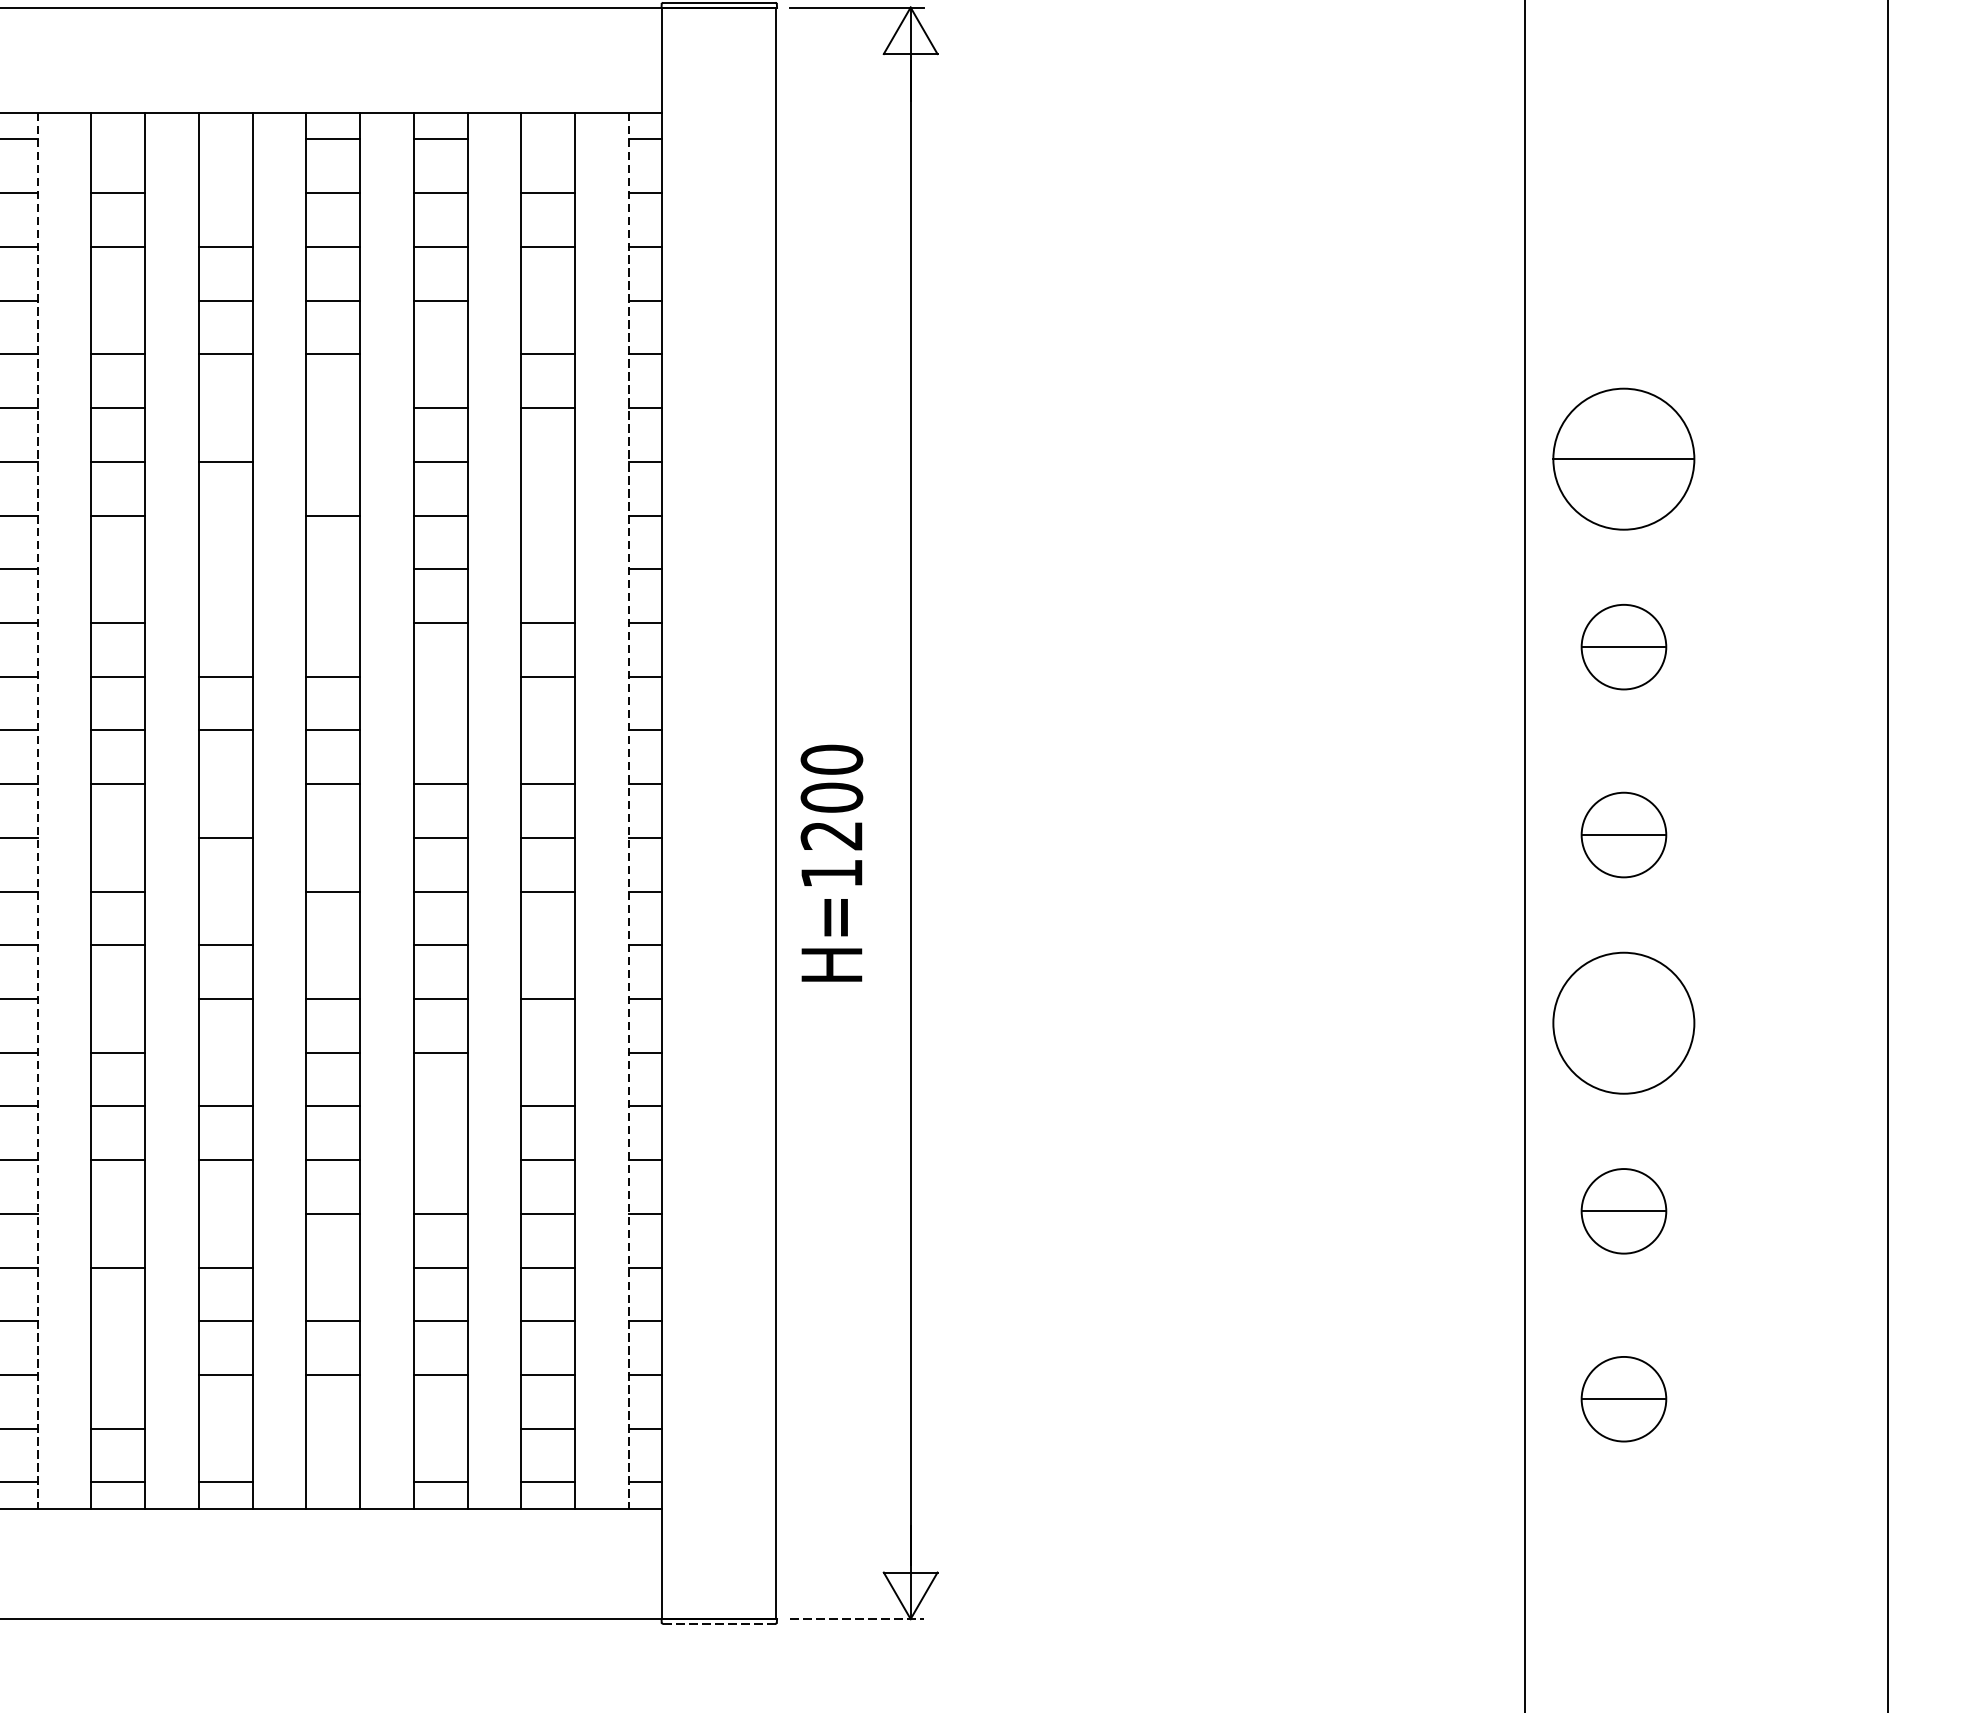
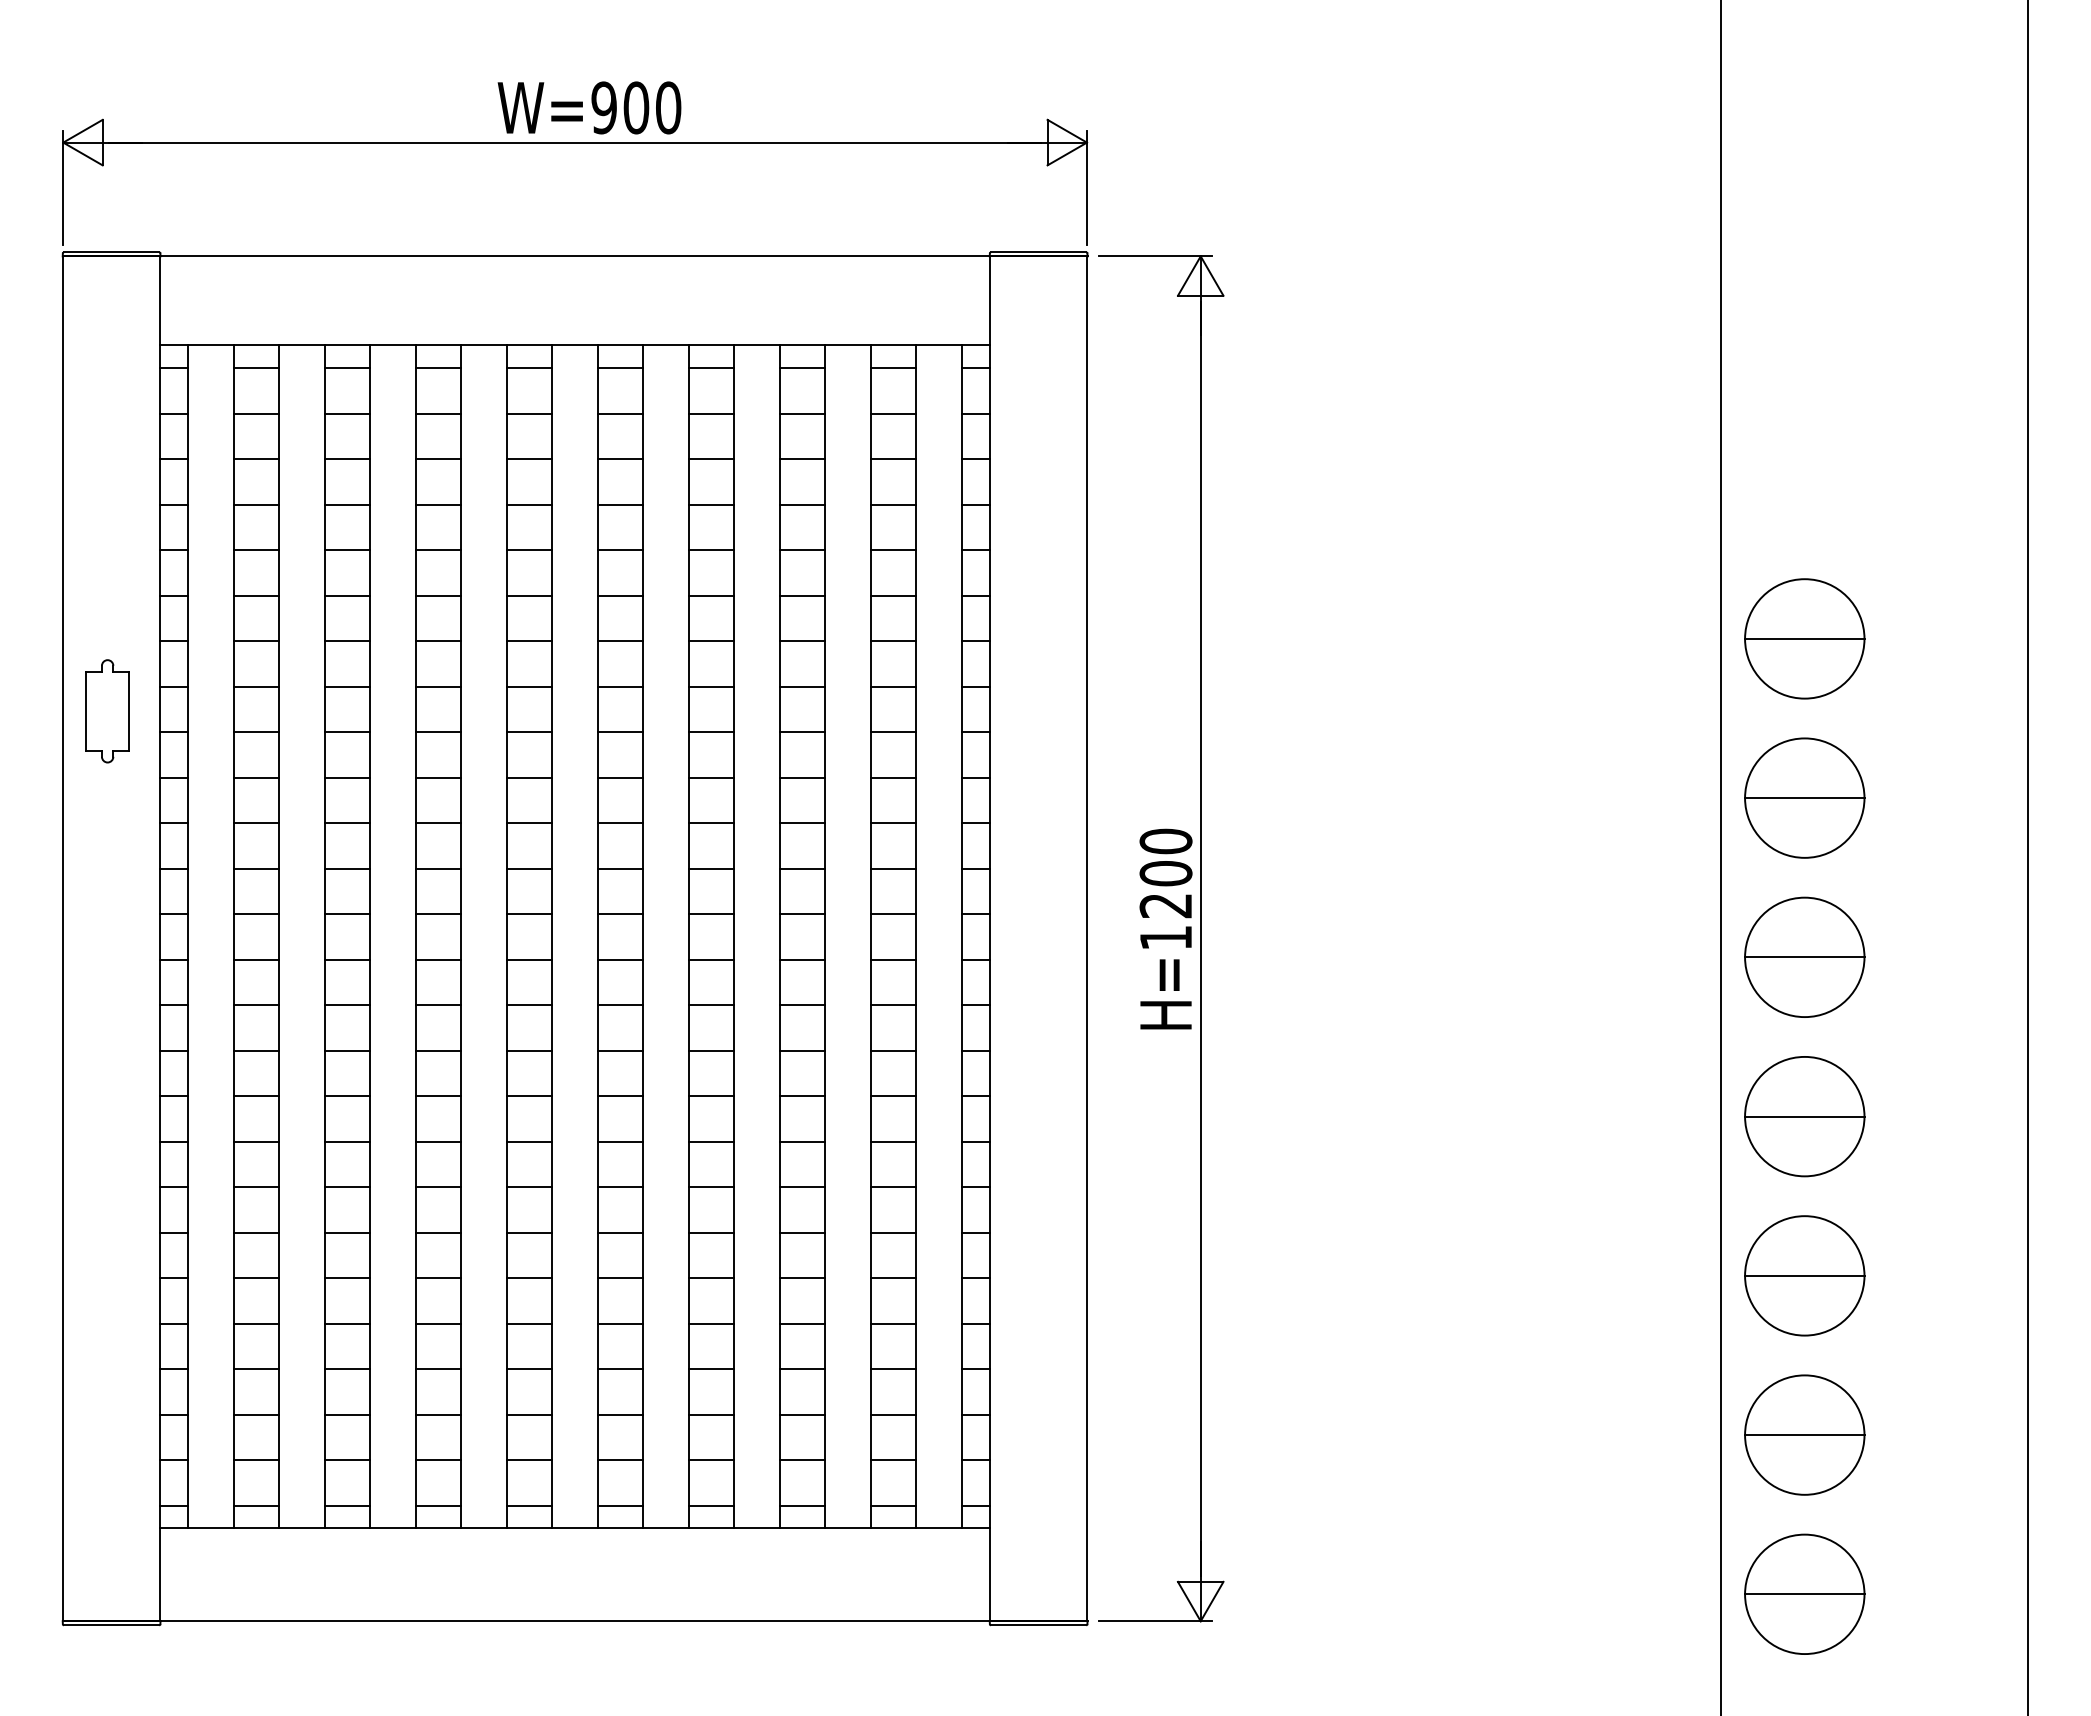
line: (118, 139) -> (529, 368), added
line: (225, 139) -> (620, 368), added
line: (547, 139) -> (893, 368), added
line: (225, 193) -> (620, 413), added
line: (118, 300) -> (529, 504), added
line: (547, 300) -> (893, 504), added
line: (440, 354) -> (802, 550), added
line: (225, 407) -> (620, 595), added
line: (333, 407) -> (711, 595), added
line: (333, 462) -> (711, 641), added
line: (547, 462) -> (893, 641), added
line: (225, 515) -> (620, 686), added
line: (547, 515) -> (893, 686), added
line: (118, 569) -> (529, 732), added
line: (225, 569) -> (620, 732), added
line: (333, 569) -> (711, 732), added
line: (547, 569) -> (893, 732), added
line: (225, 622) -> (620, 777), added
line: (333, 622) -> (711, 777), added
part: (1623, 646) -> (1804, 797), size x1.67
line: (440, 677) -> (802, 823), added
line: (440, 730) -> (802, 868), added
line: (547, 730) -> (893, 868), added
line: (225, 784) -> (620, 914), added
line: (37, 811) -> (461, 937), dashed -> solid
line: (628, 811) -> (961, 937), dashed -> solid
part: (1623, 834) -> (1804, 956), size x1.67
line: (118, 837) -> (529, 959), added
line: (333, 837) -> (711, 959), added
text: (831, 862) -> (1165, 928), moved
line: (225, 892) -> (620, 1005), added
line: (333, 945) -> (711, 1050), added
line: (547, 945) -> (893, 1050), added
line: (118, 999) -> (529, 1096), added
line: (1623, 1023) -> (1804, 1116), added
line: (225, 1052) -> (620, 1141), added
line: (547, 1052) -> (893, 1141), added
line: (440, 1106) -> (802, 1187), added
line: (440, 1160) -> (802, 1232), added
part: (1623, 1210) -> (1804, 1275), size x1.67
line: (118, 1214) -> (529, 1278), added
line: (225, 1214) -> (620, 1278), added
line: (333, 1267) -> (711, 1323), added
line: (118, 1321) -> (529, 1369), added
line: (118, 1374) -> (529, 1414), added
part: (1623, 1398) -> (1804, 1434), size x1.67
line: (225, 1429) -> (620, 1460), added
line: (333, 1429) -> (711, 1460), added
line: (440, 1429) -> (802, 1460), added
line: (333, 1482) -> (711, 1505), added
part: (1623, 1586) -> (1804, 1593), added
line: (857, 1619) -> (1155, 1621), dashed -> solid
line: (719, 1624) -> (1038, 1625), dashed -> solid

